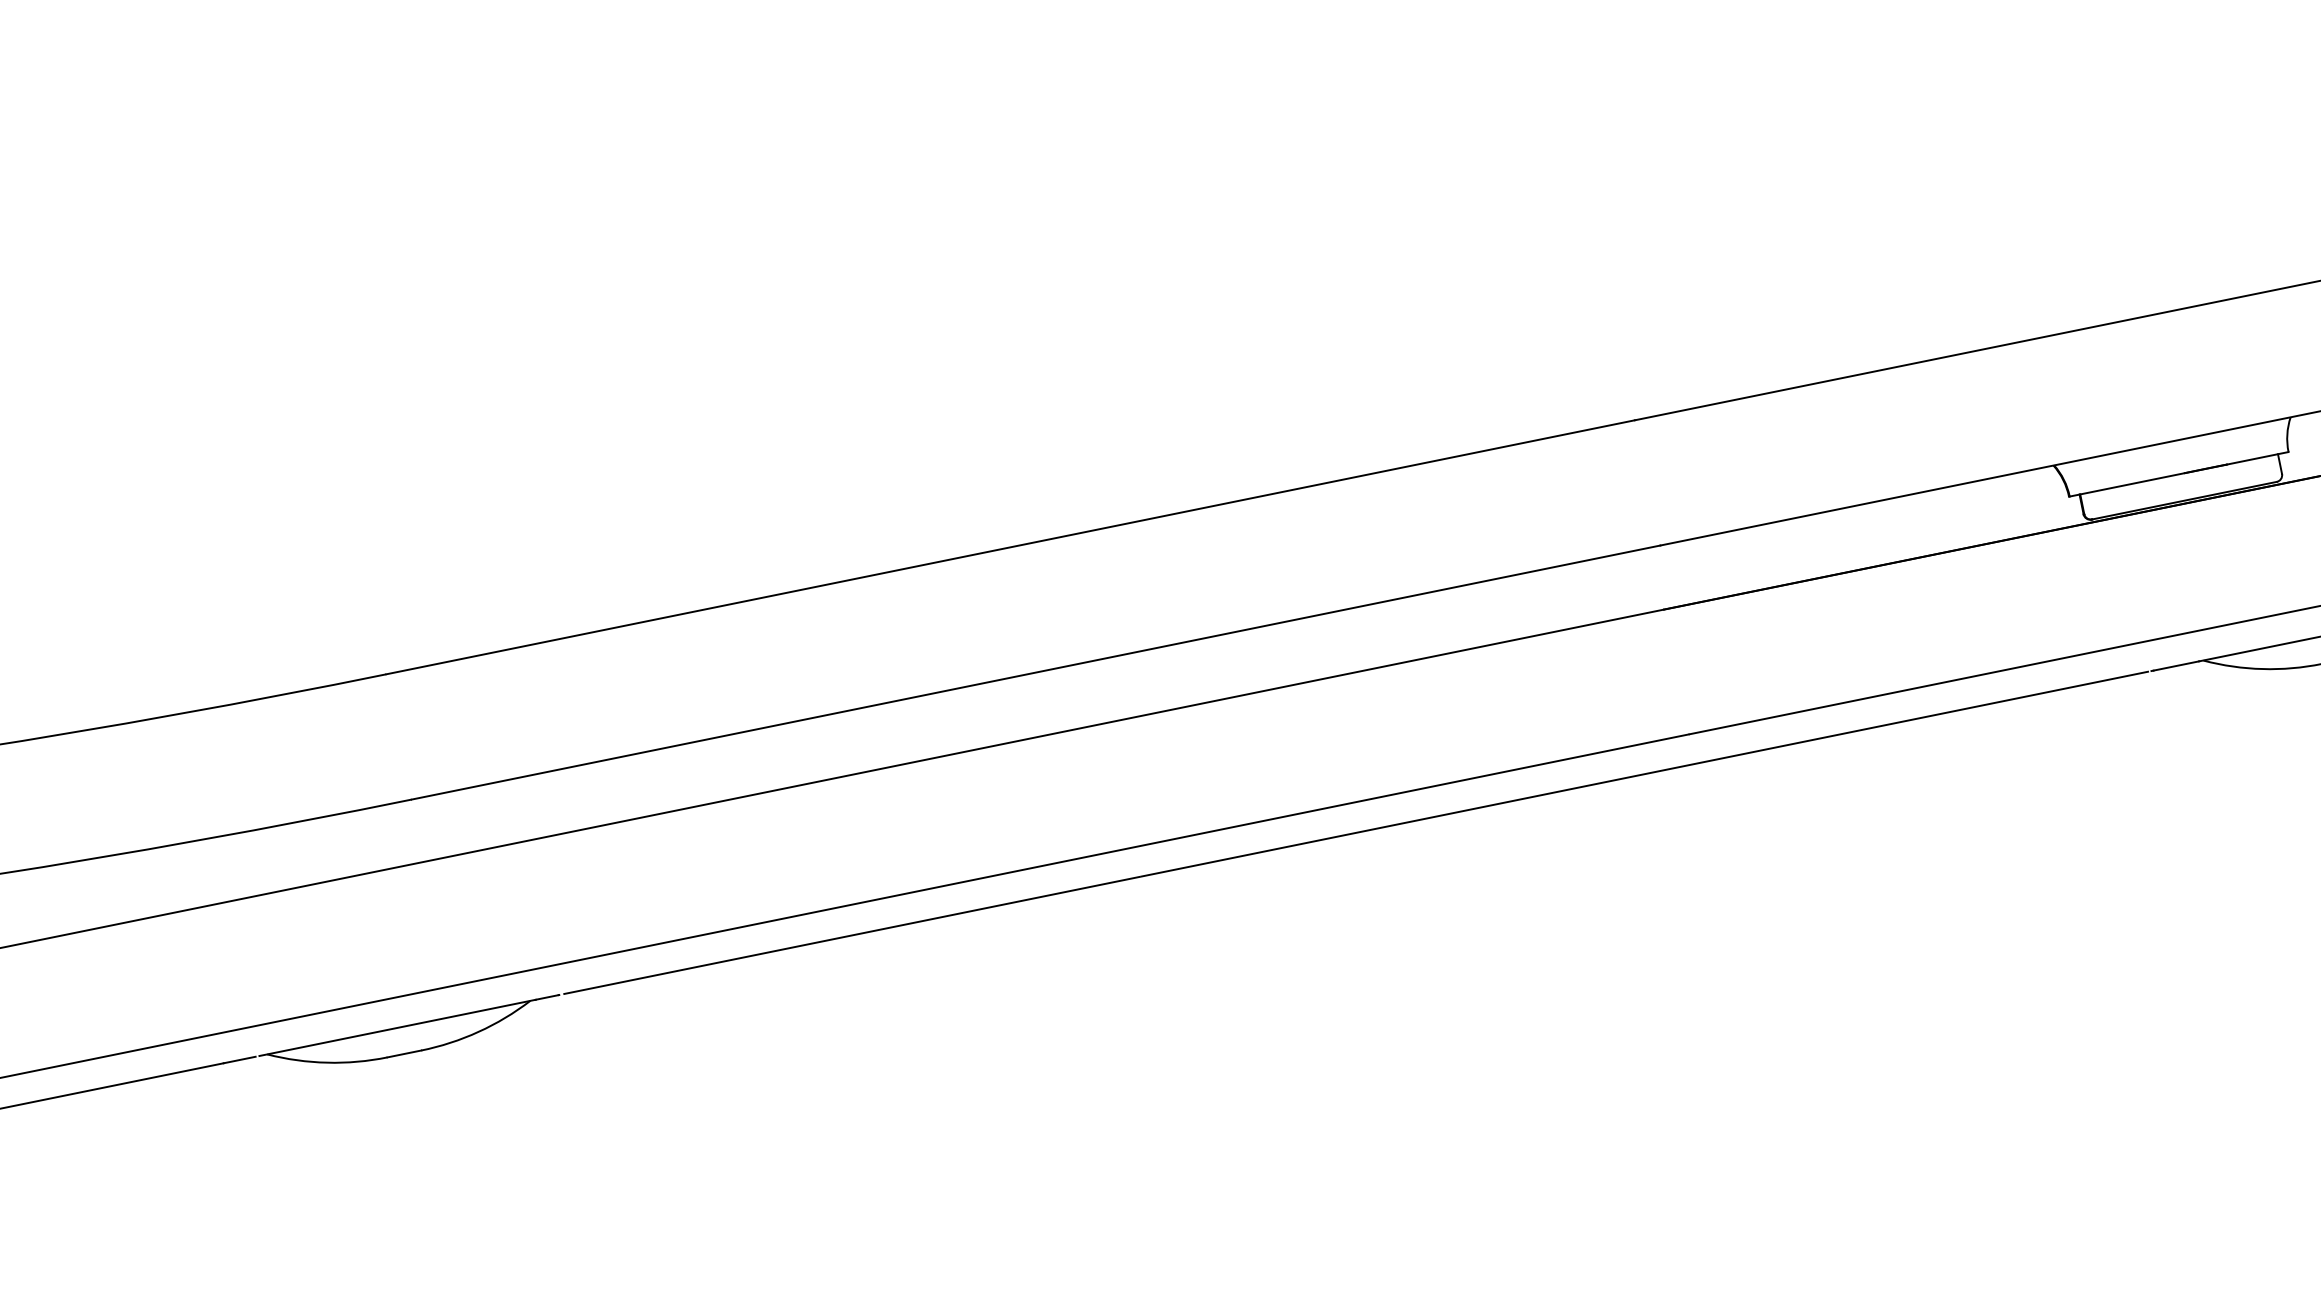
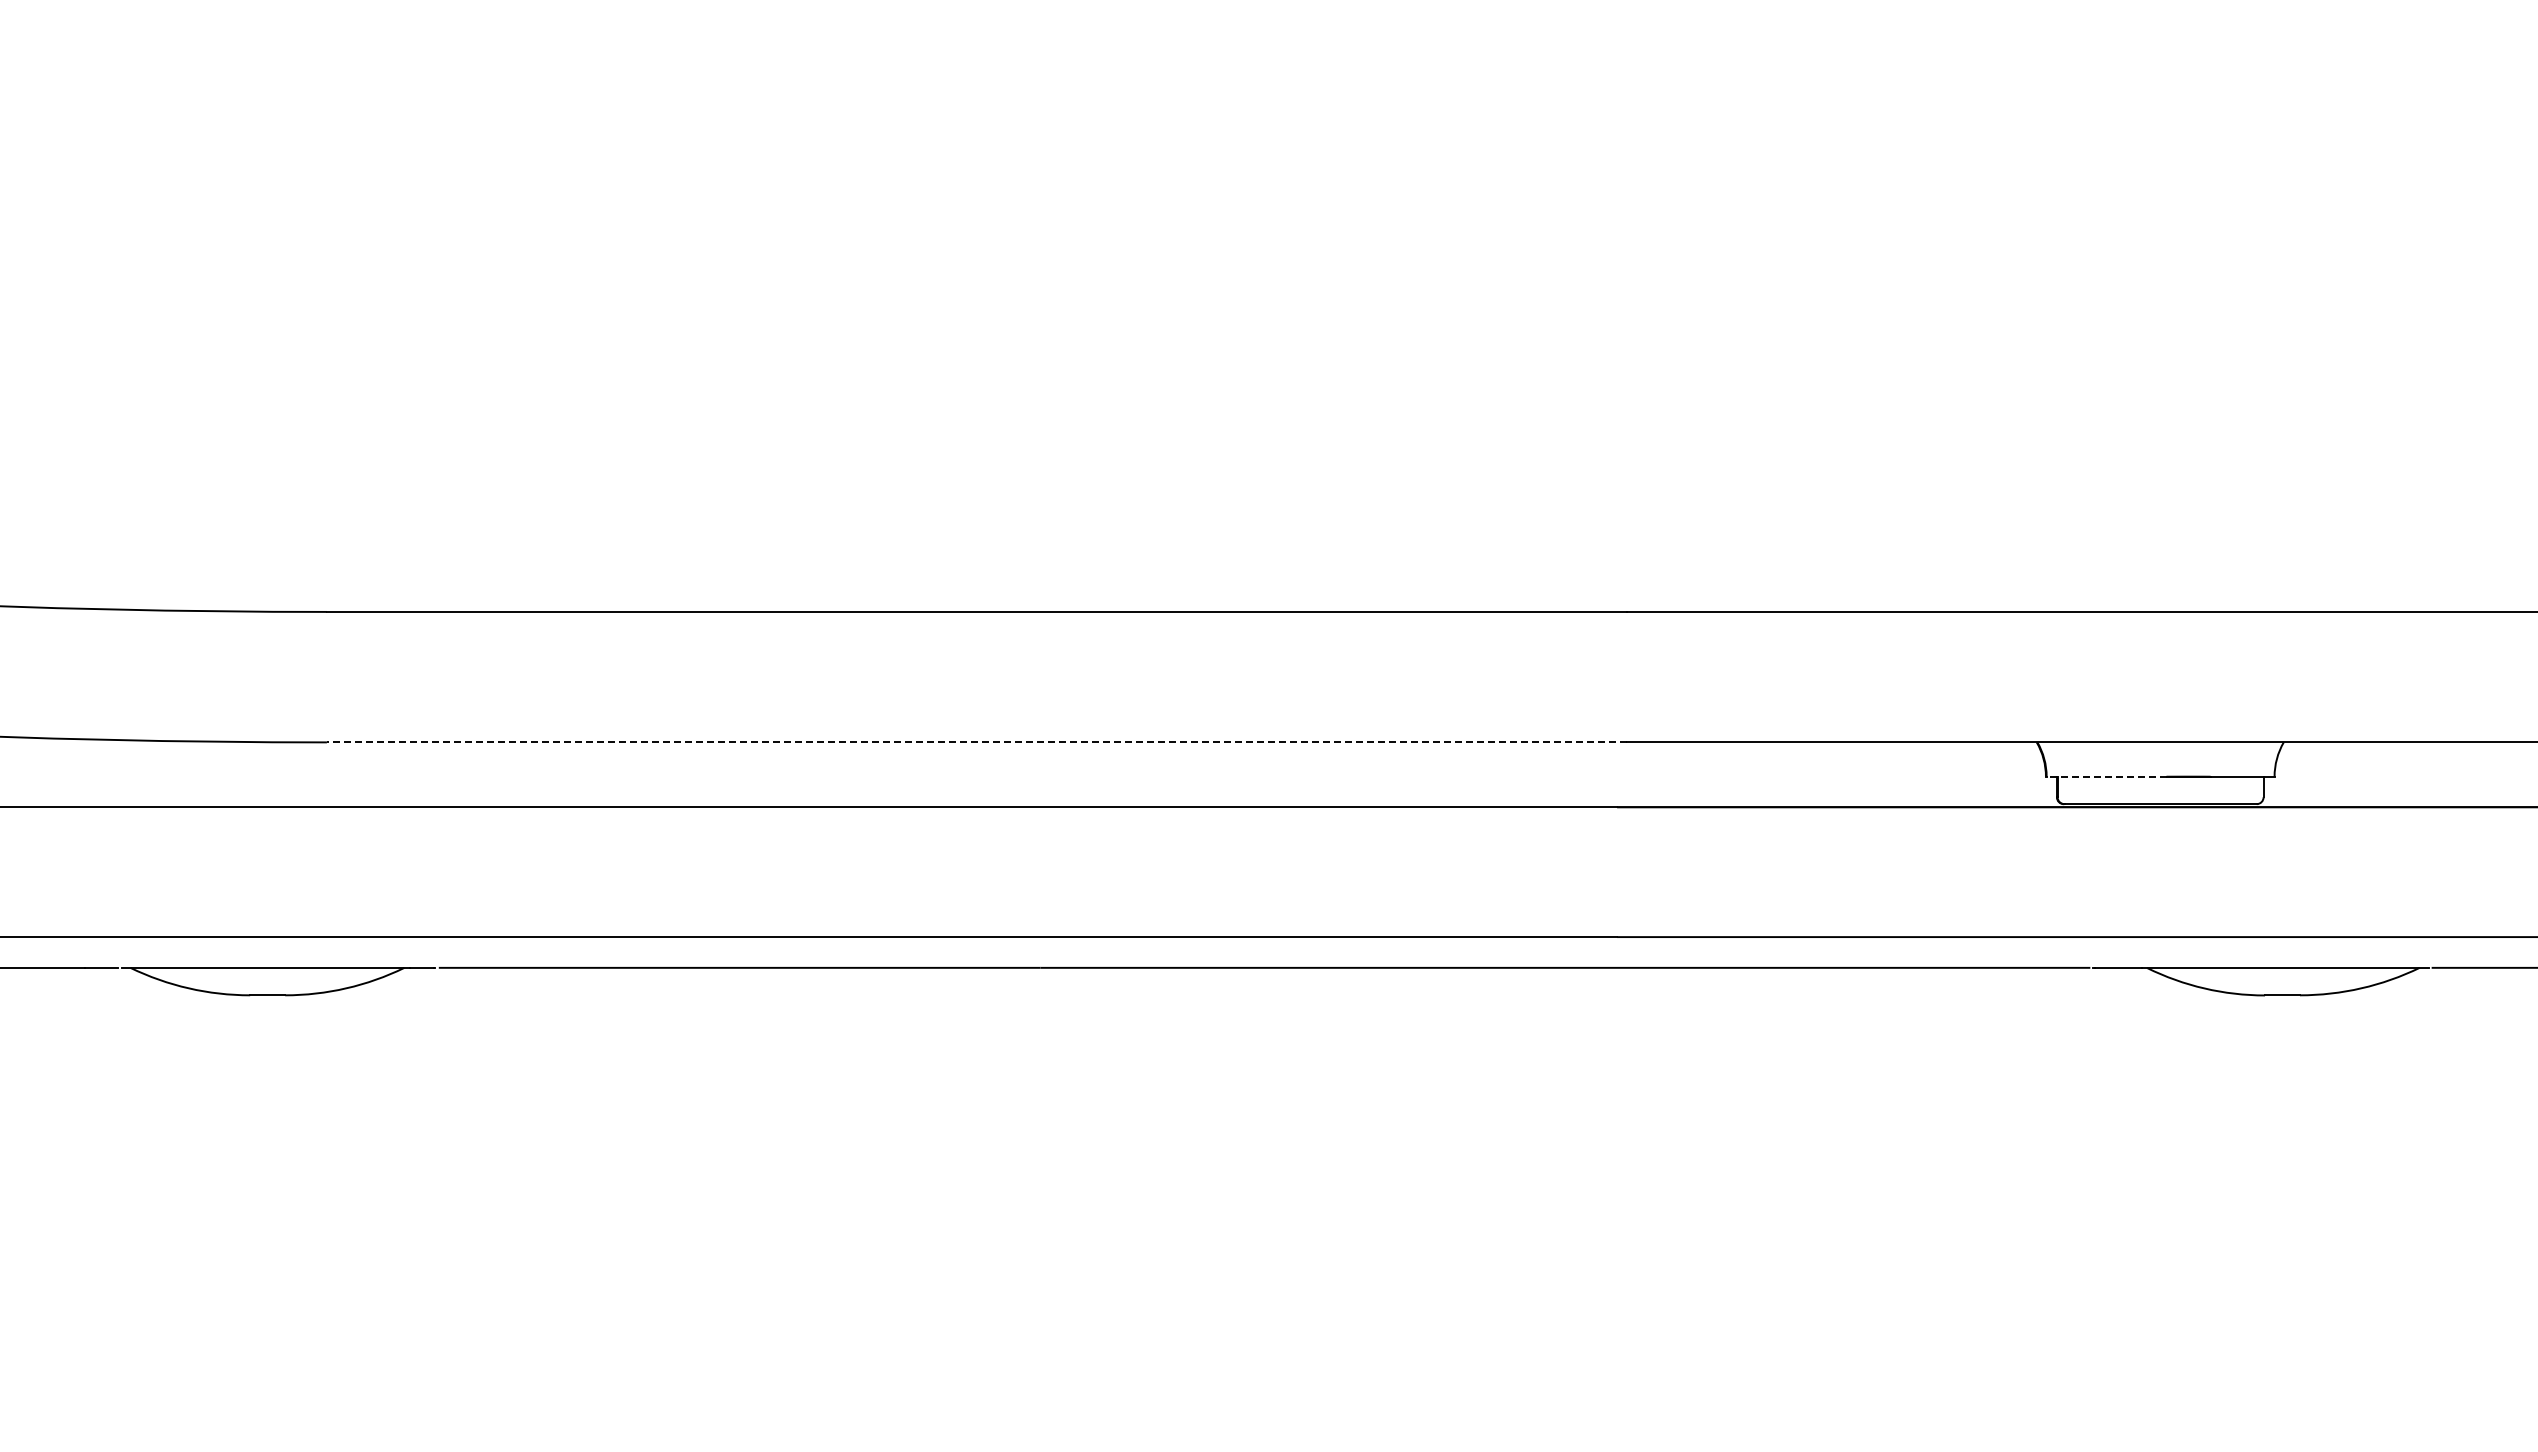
line: (2127, 484) -> (2106, 776), solid -> dashed
line: (1035, 672) -> (976, 742), solid -> dashed

